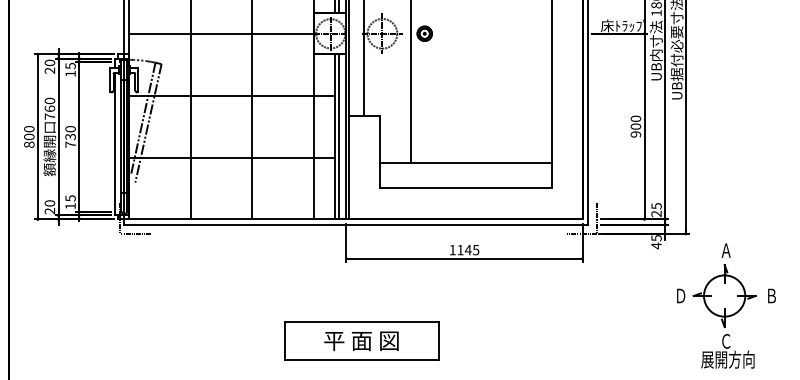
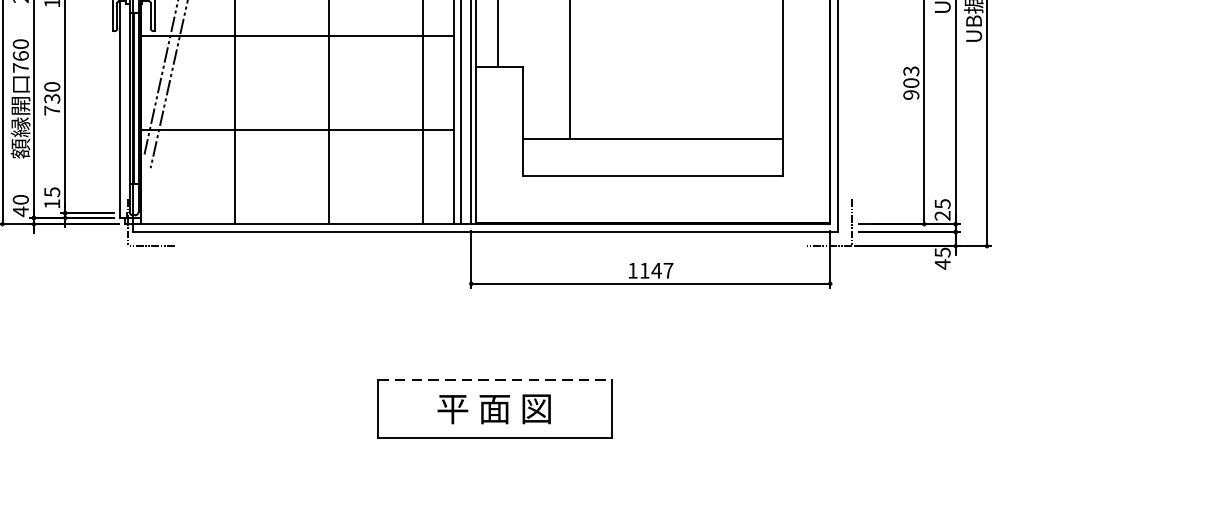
text: (635, 118) -> (910, 70), 900 -> 903
text: (49, 210) -> (20, 210), 20 -> 40
text: (476, 250) -> (669, 271), 1145 -> 1147
part: (726, 305) -> (1048, 354), removed
line: (361, 322) -> (494, 380), solid -> dashed

